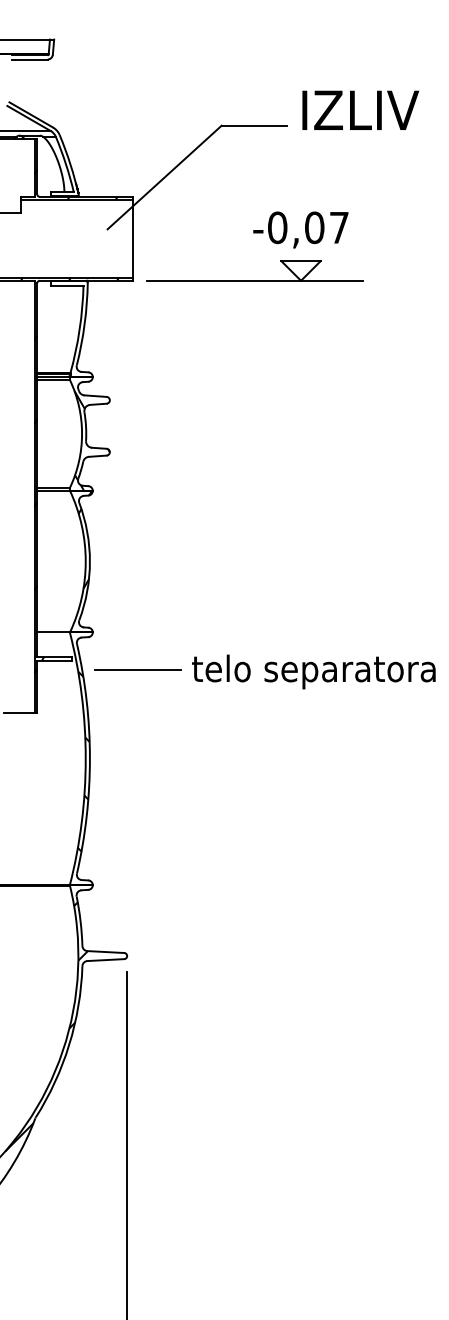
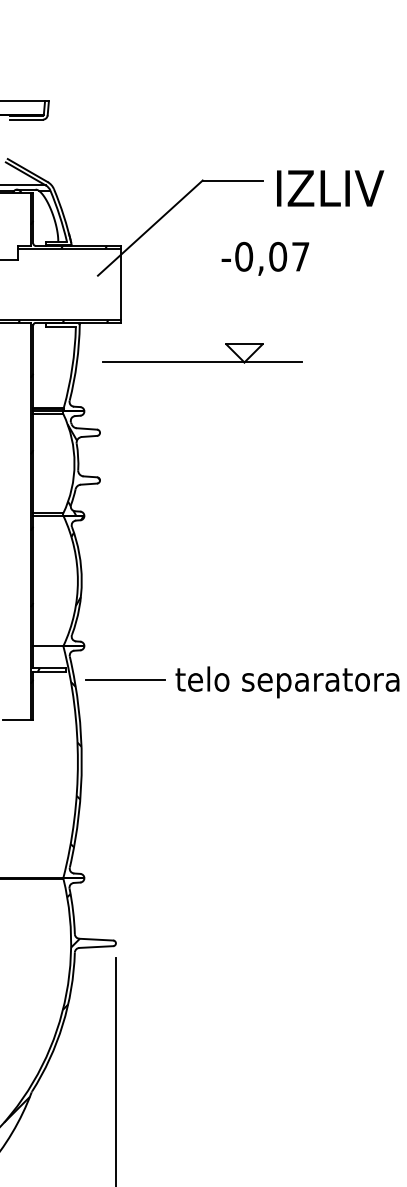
text: (360, 109) -> (330, 187), moved
text: (300, 229) -> (265, 258), moved
part: (254, 280) -> (201, 362), moved

